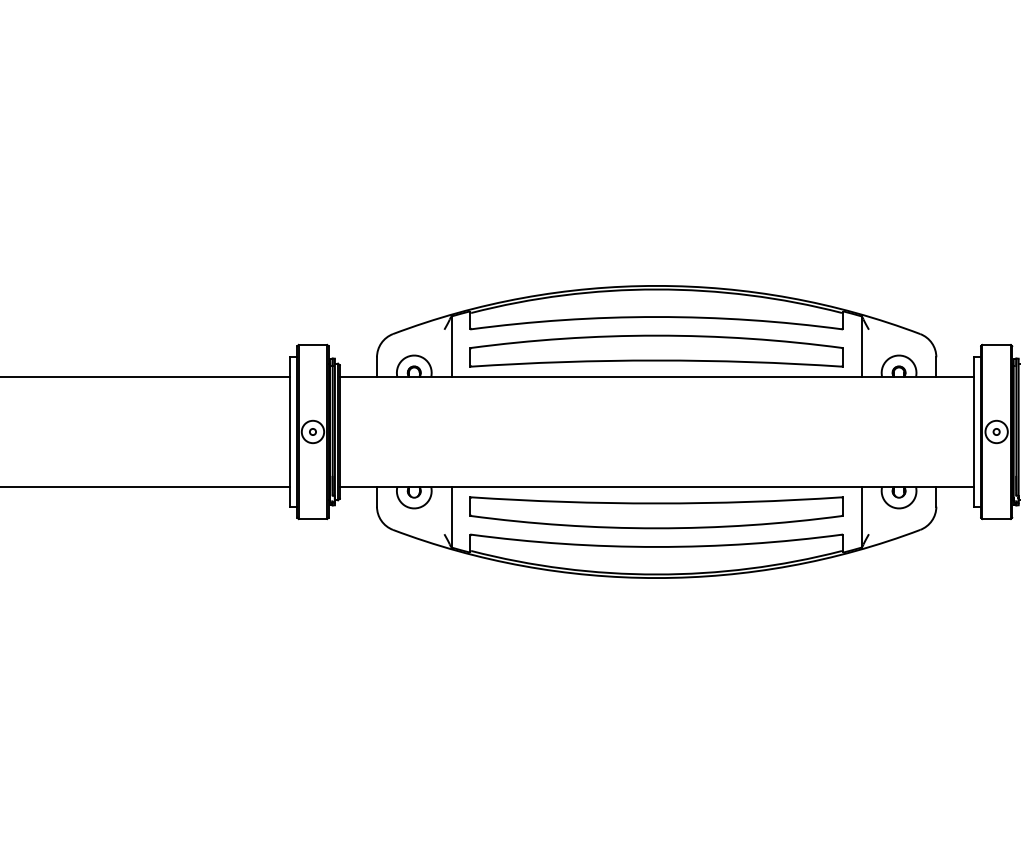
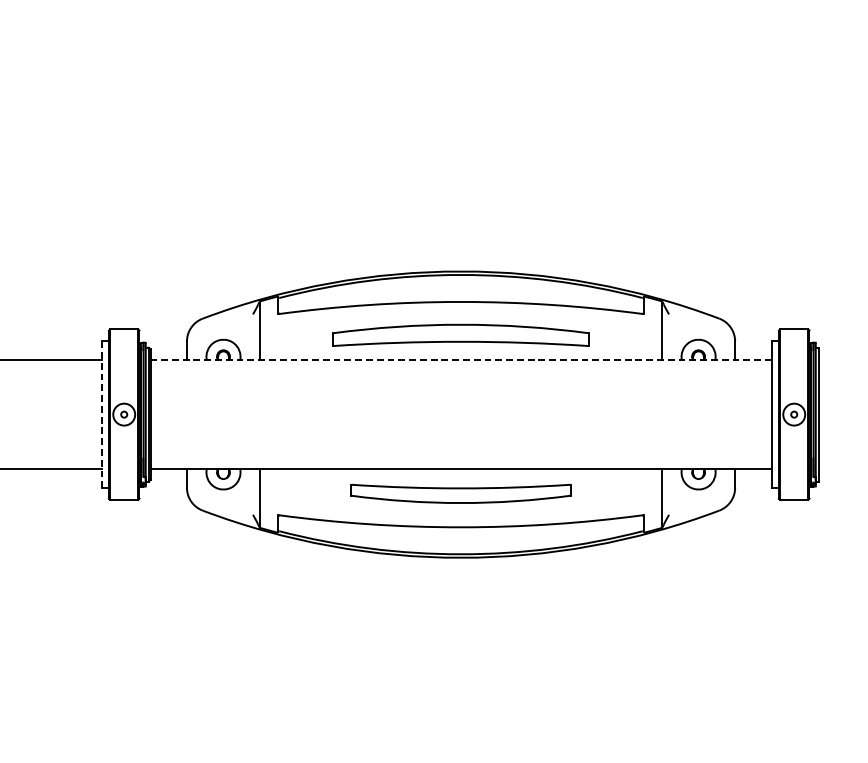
part: (656, 350) -> (460, 334), size x0.7
line: (656, 376) -> (460, 360), solid -> dashed
line: (289, 432) -> (101, 415), solid -> dashed
part: (656, 512) -> (460, 493), size x0.6

